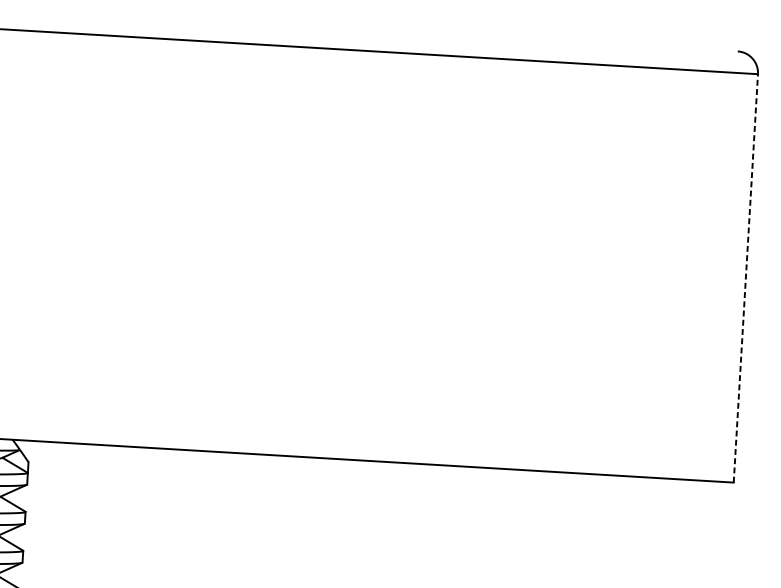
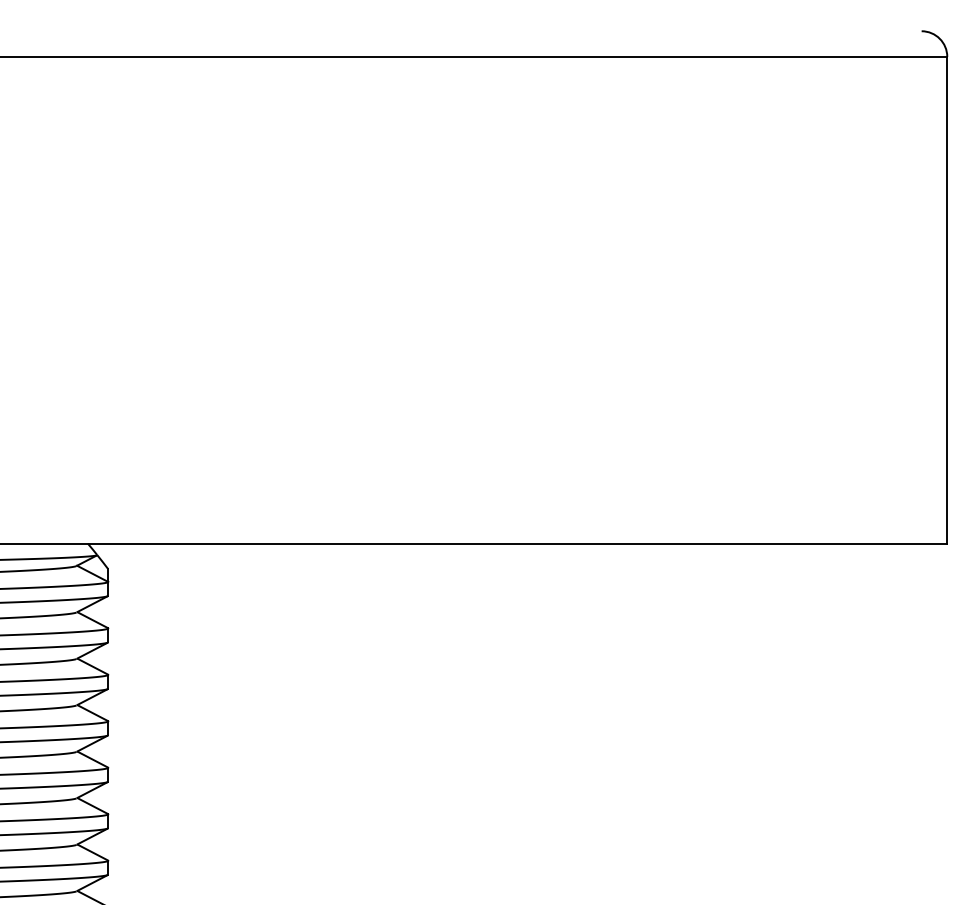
line: (746, 277) -> (947, 299), dashed -> solid

